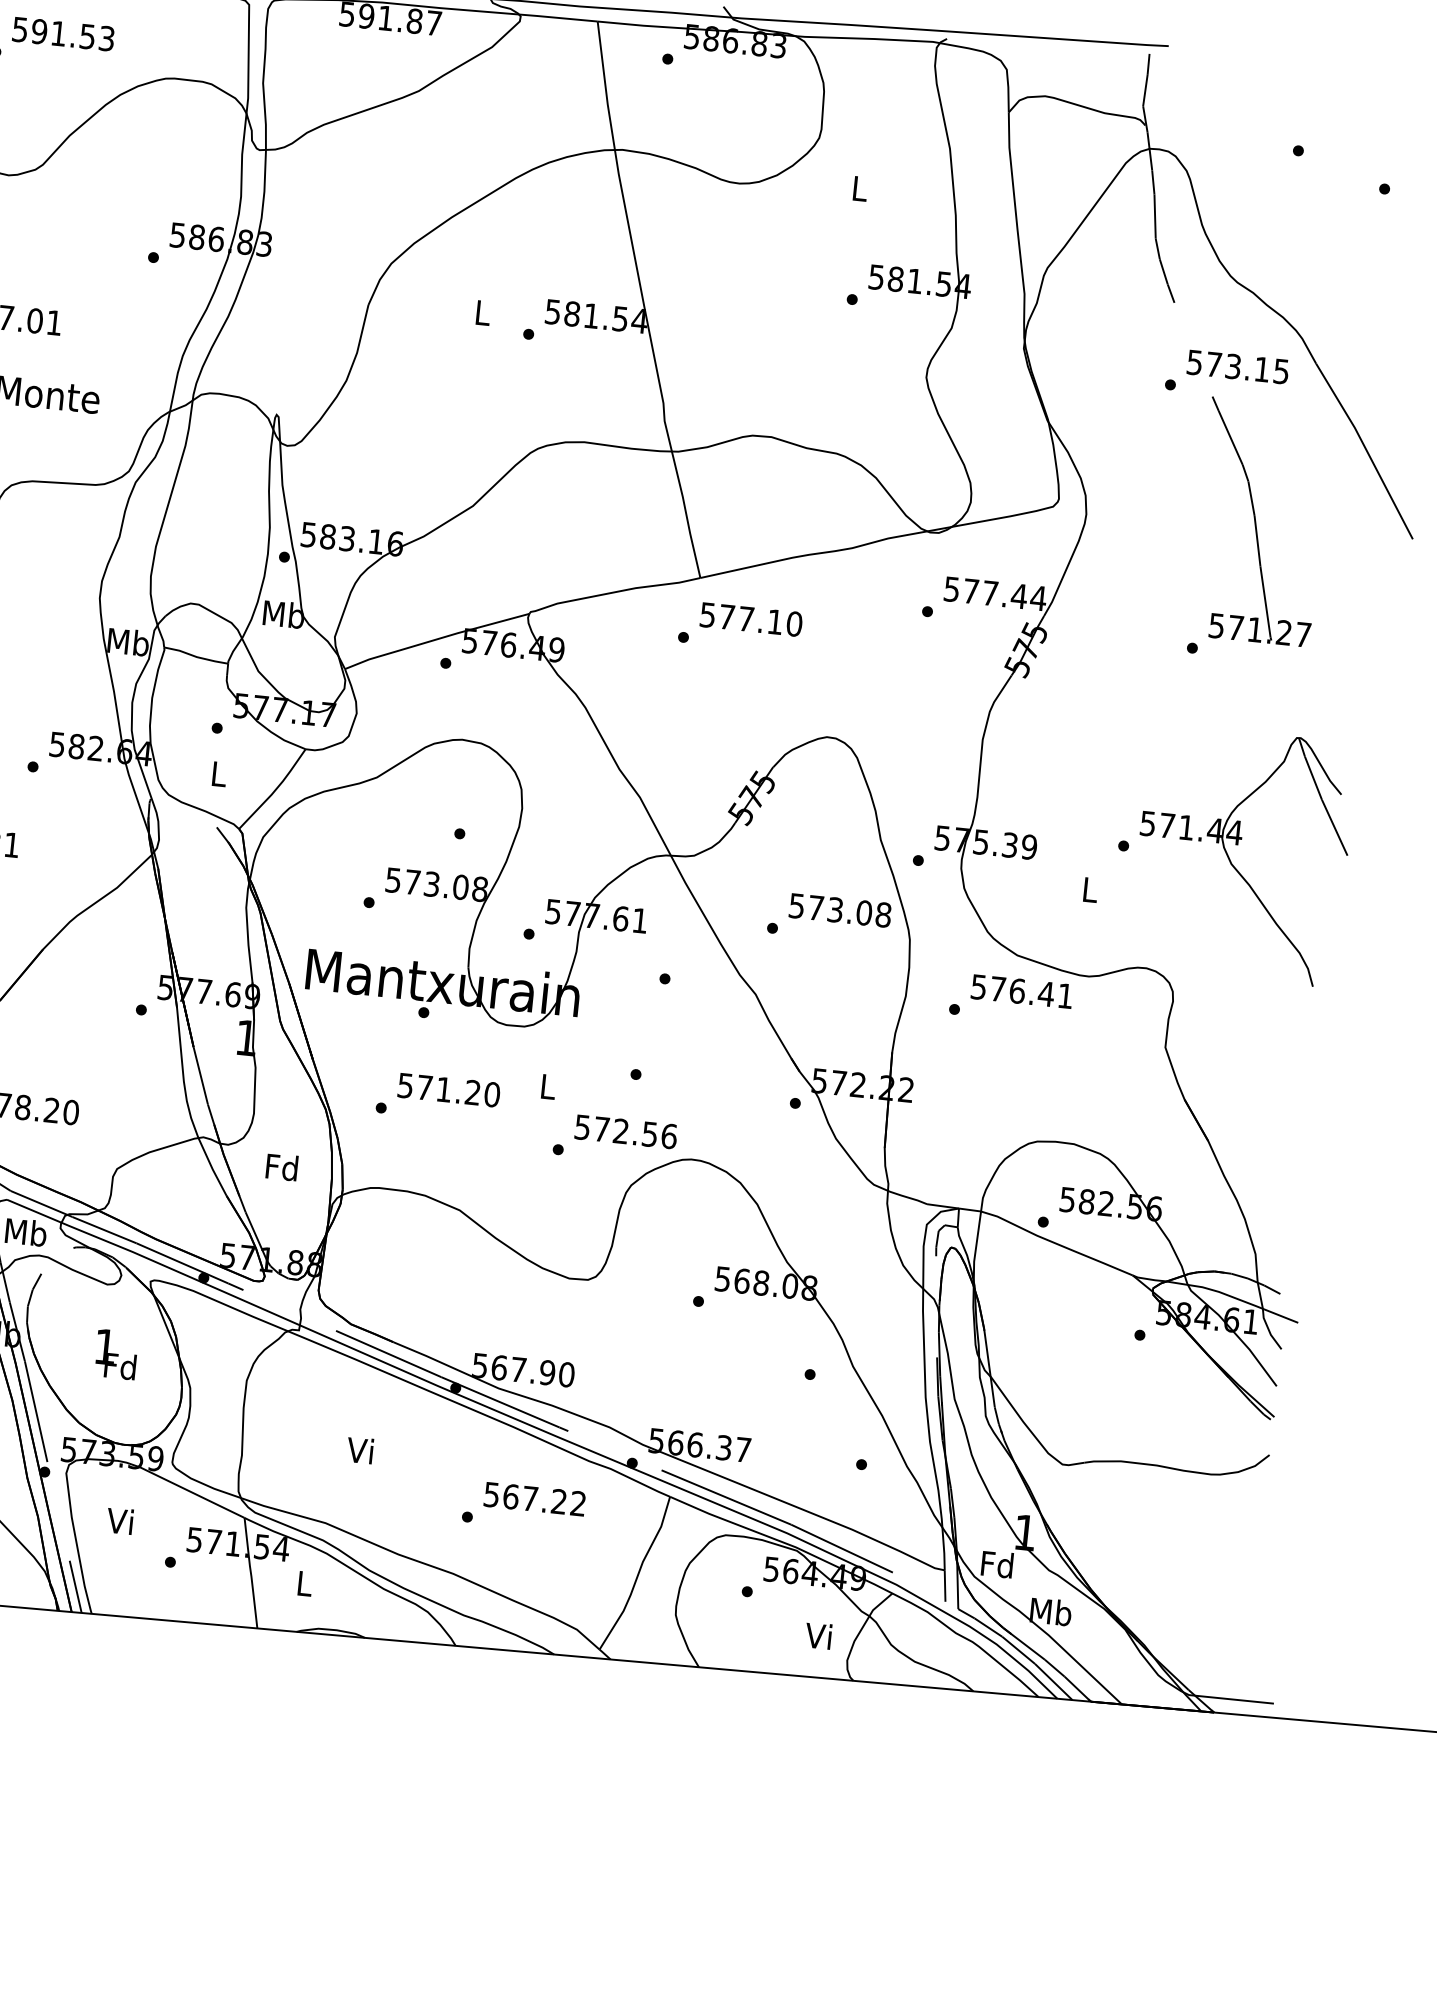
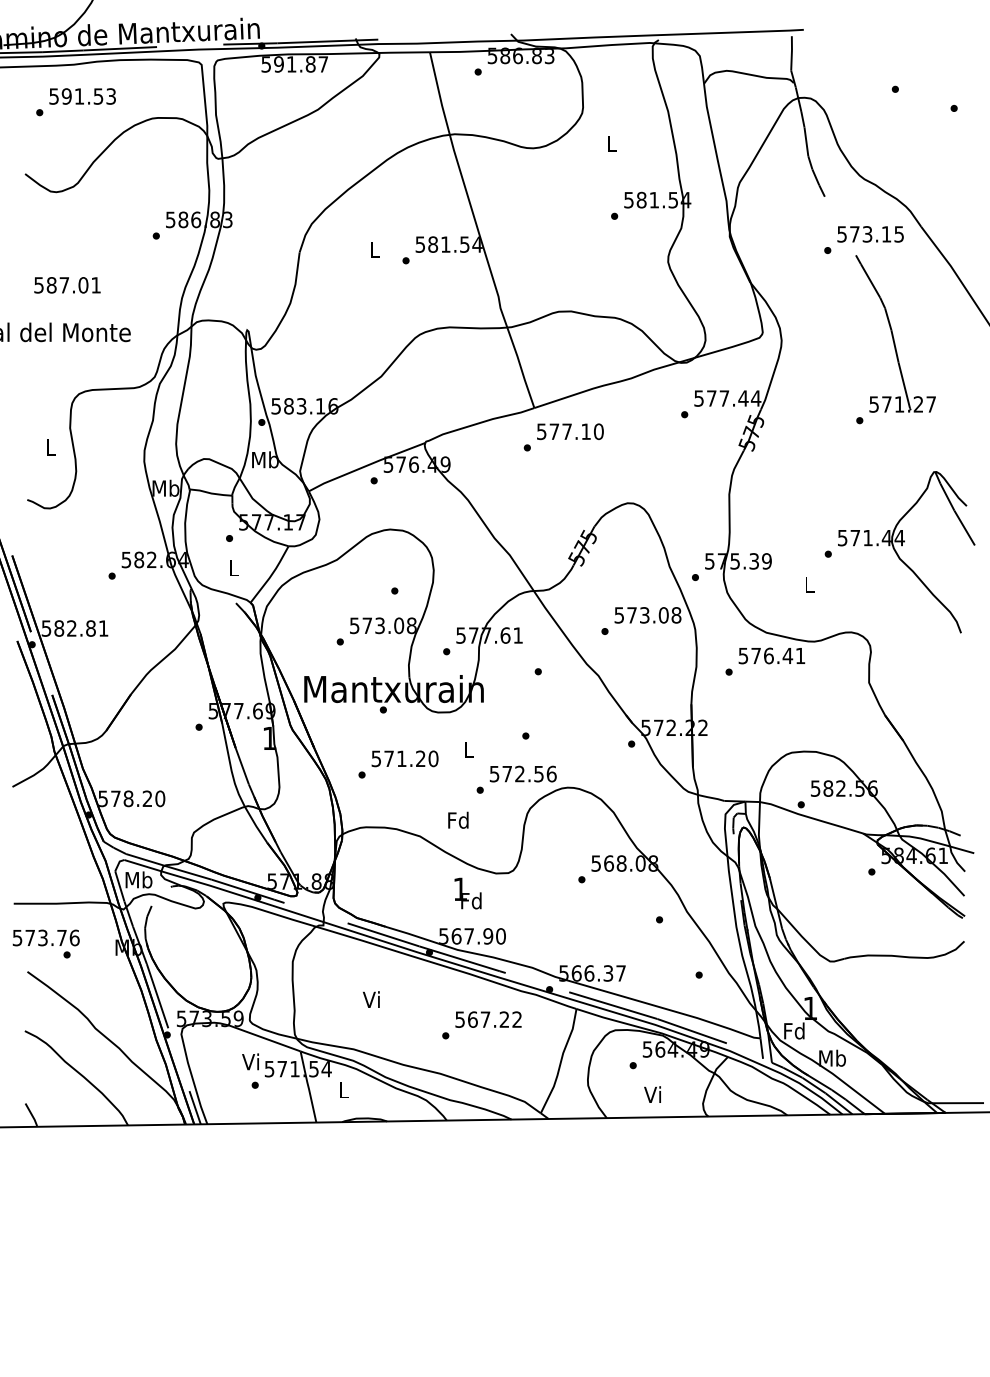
text: (282, 1166) -> (458, 819), moved
text: (115, 1354) -> (467, 893), moved
text: (119, 1520) -> (250, 1061), moved
text: (818, 1635) -> (652, 1094), moved

